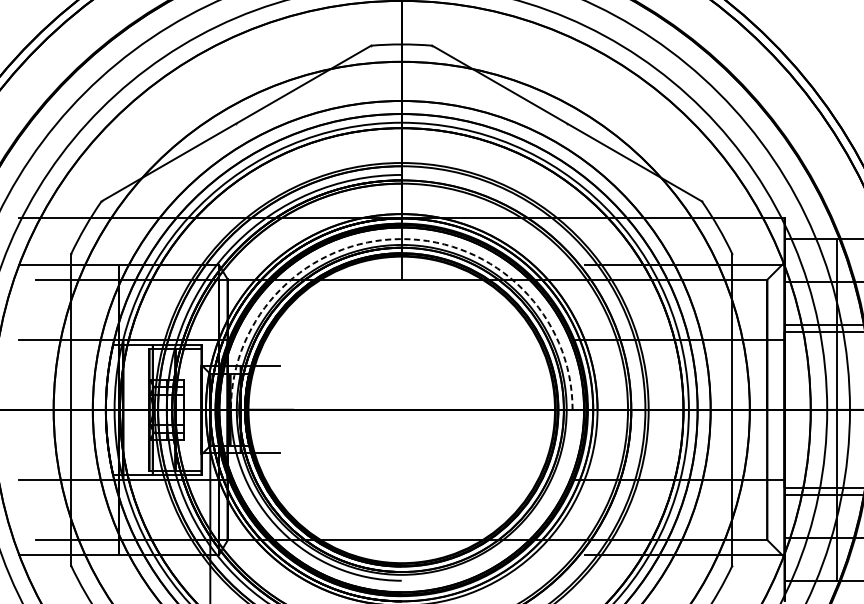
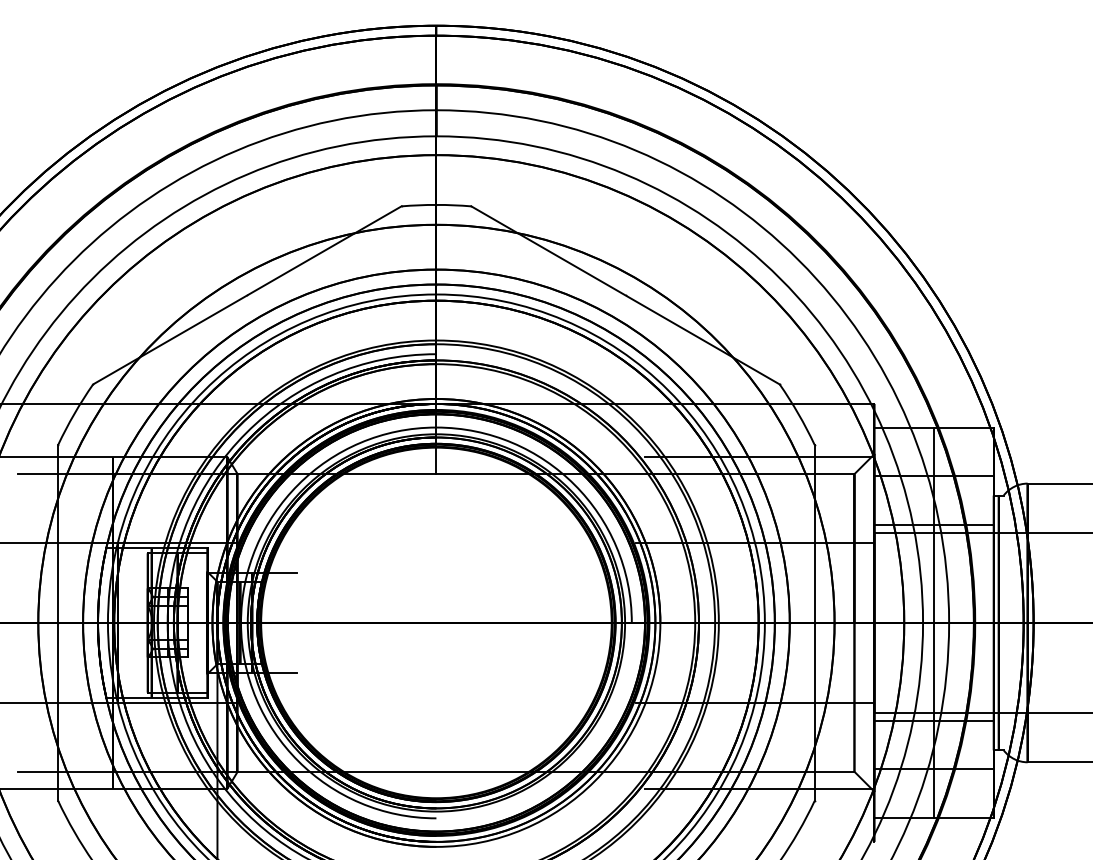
arc: (401, 239) -> (436, 427), dashed -> solid

